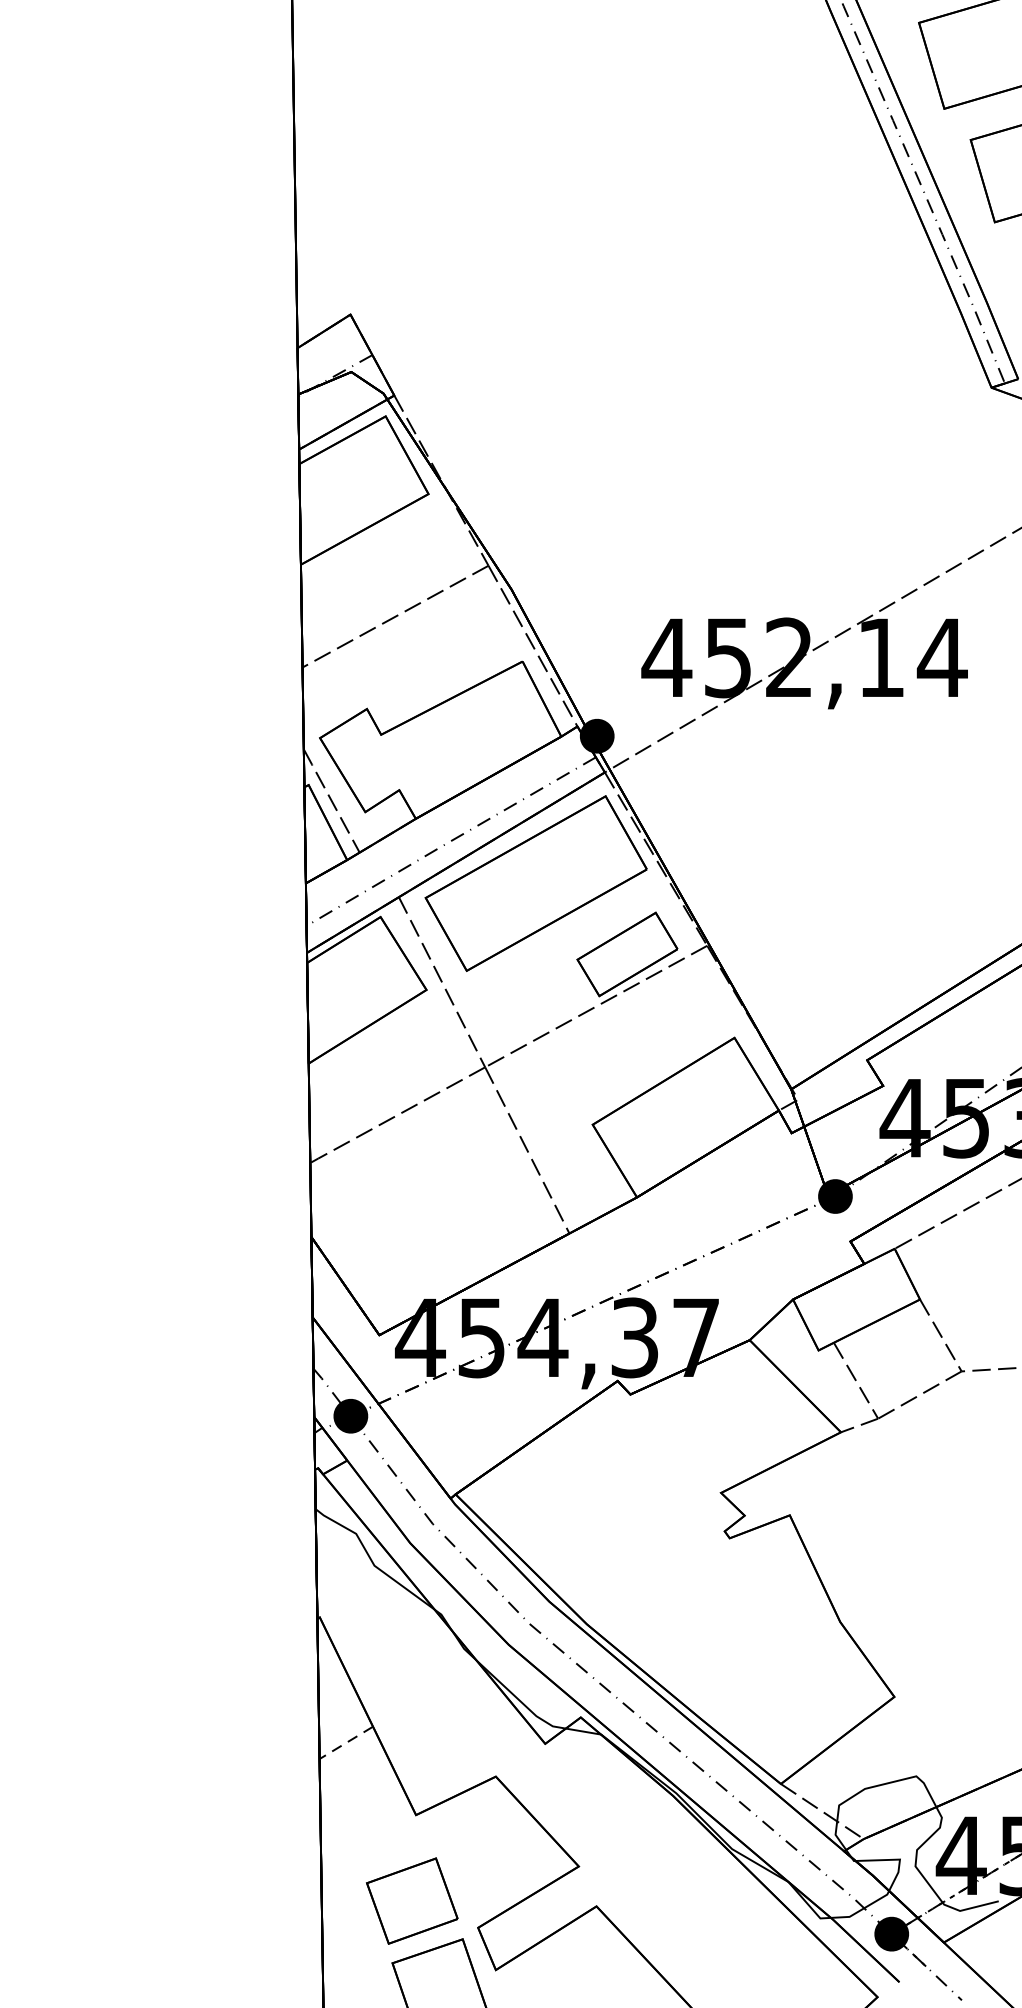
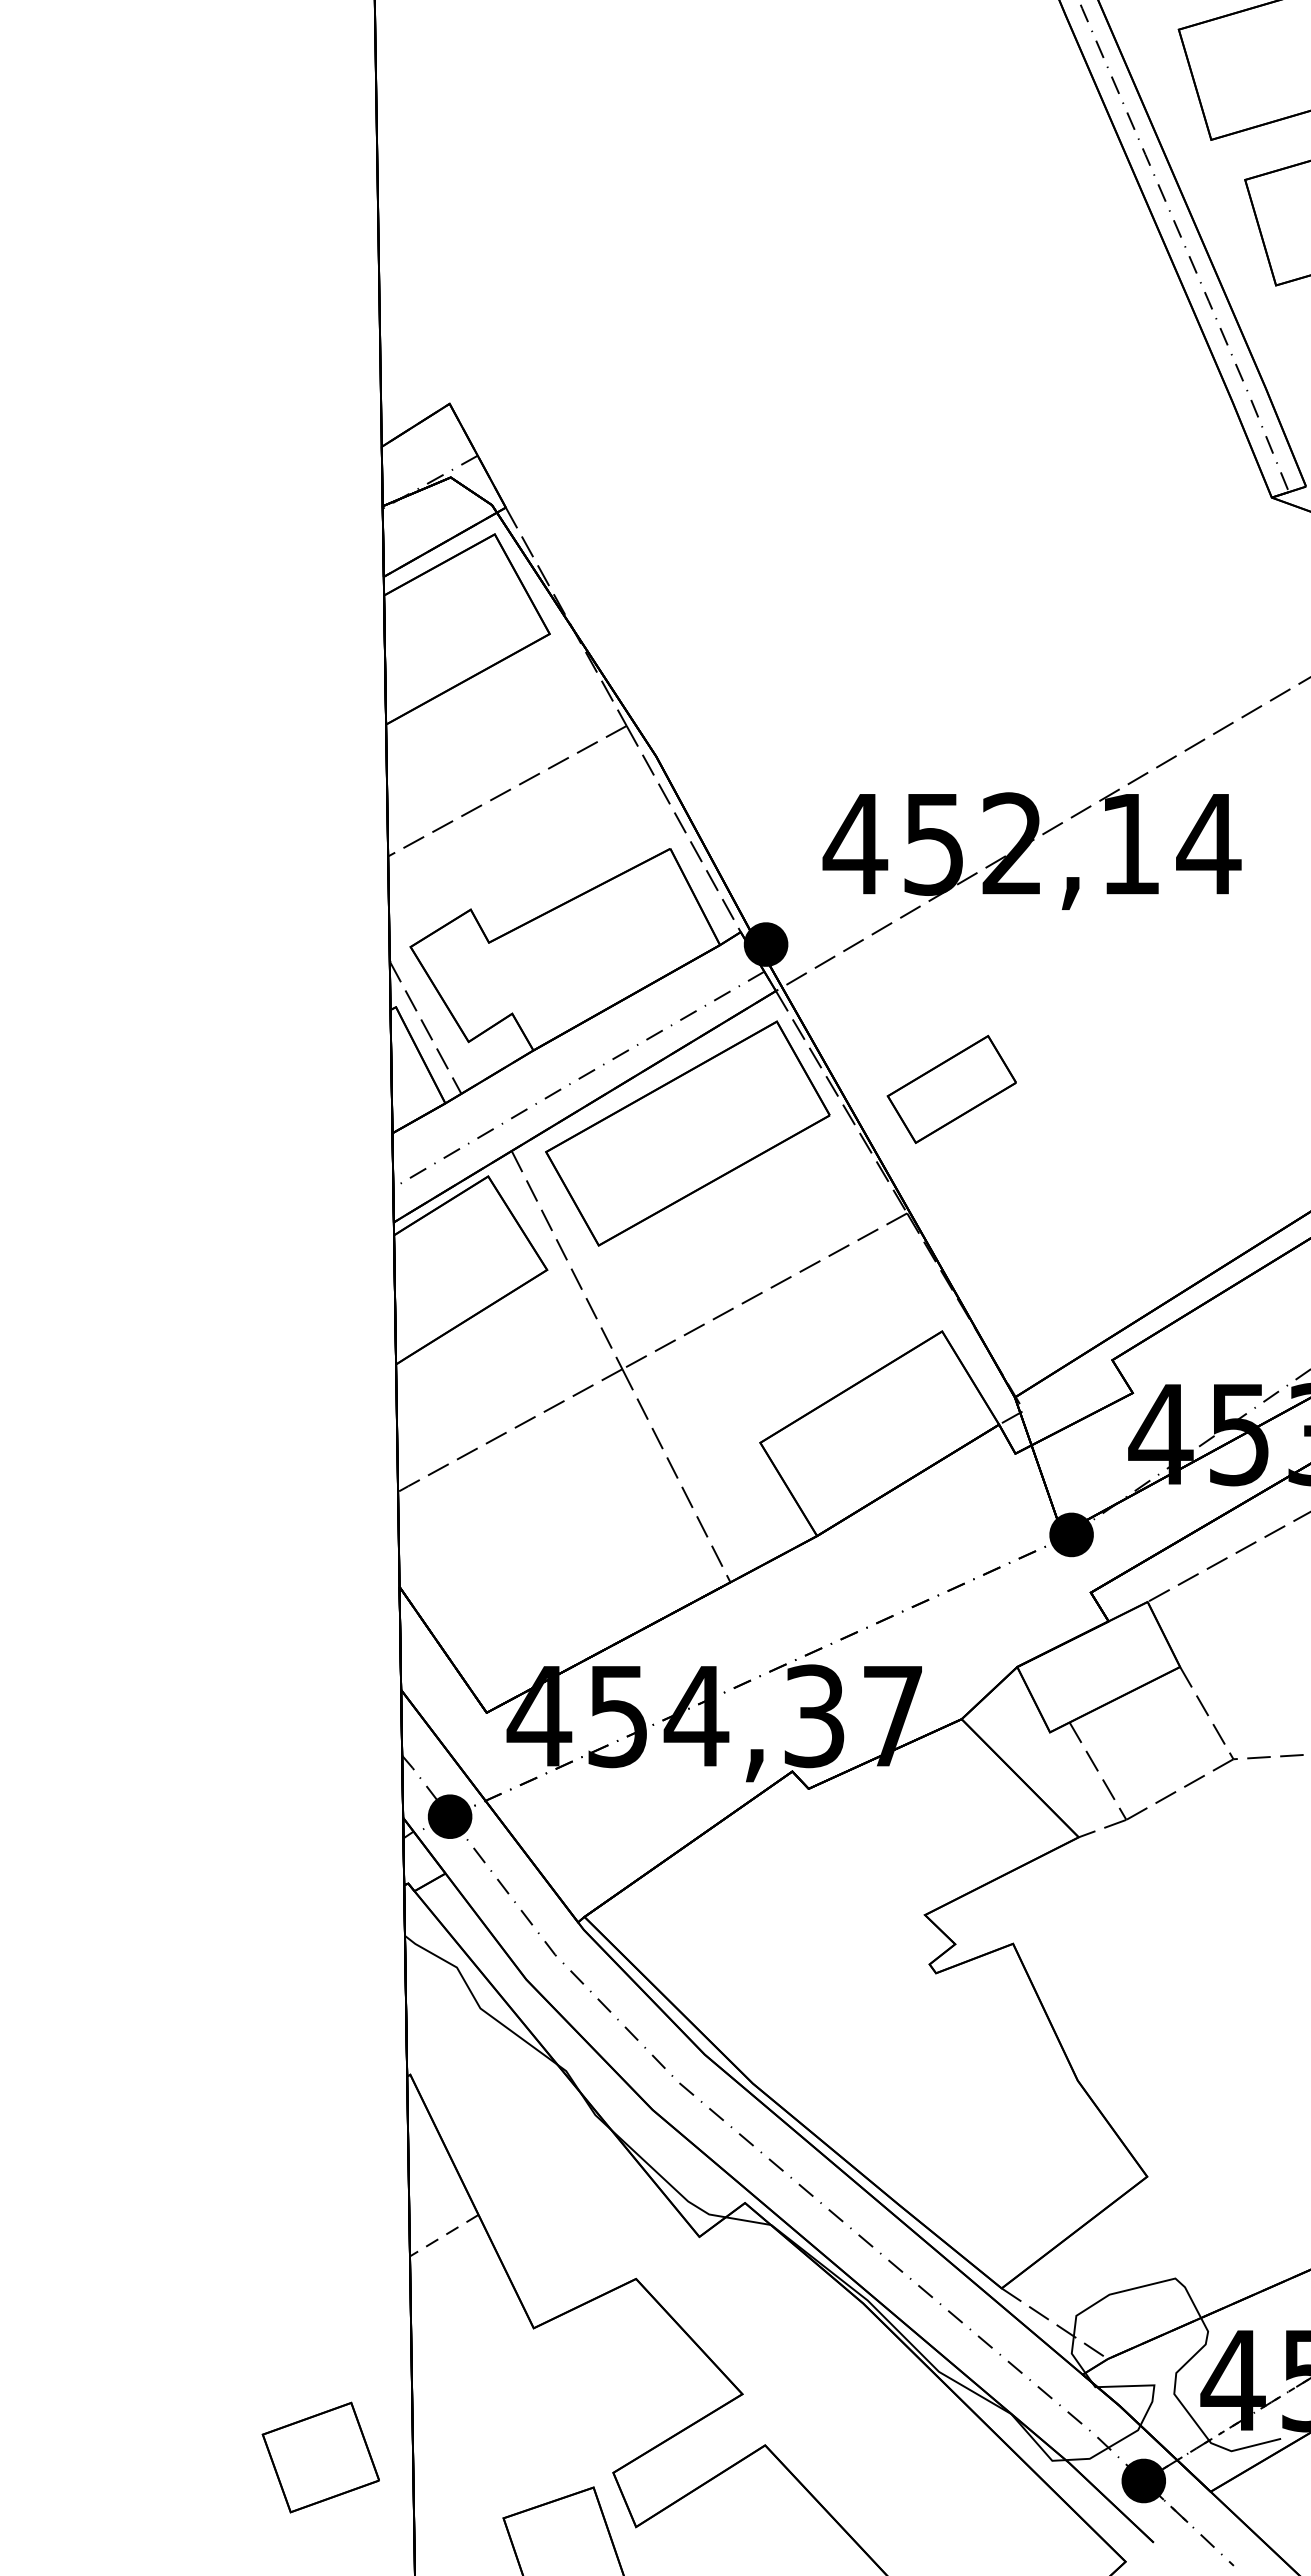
part: (627, 953) -> (951, 1088), moved
part: (411, 1901) -> (320, 2457), moved

